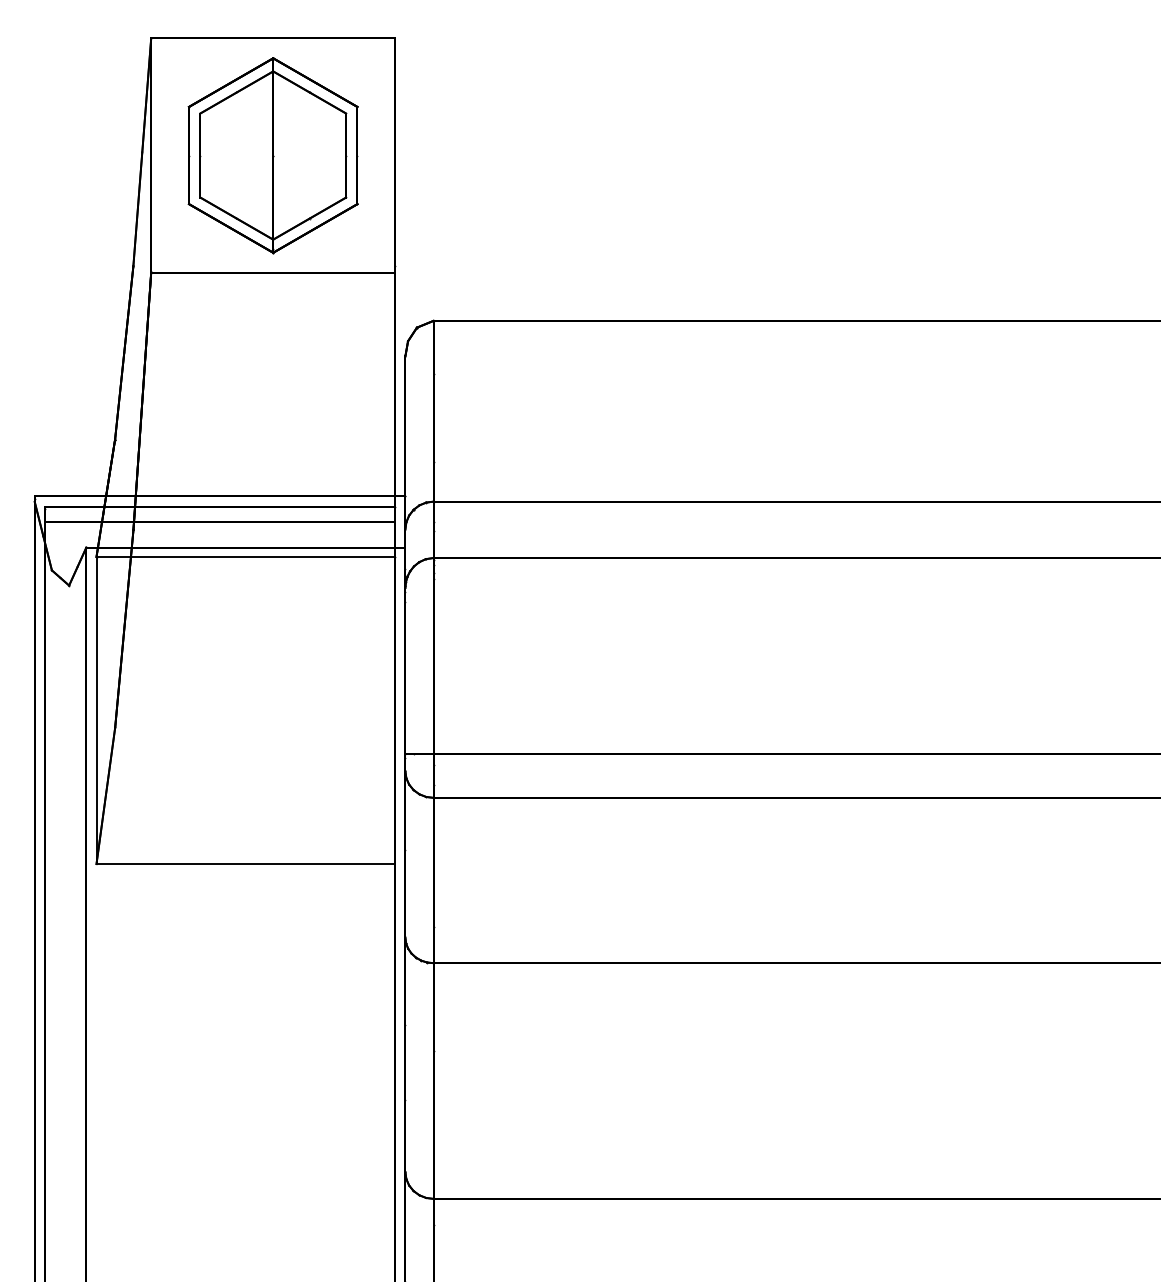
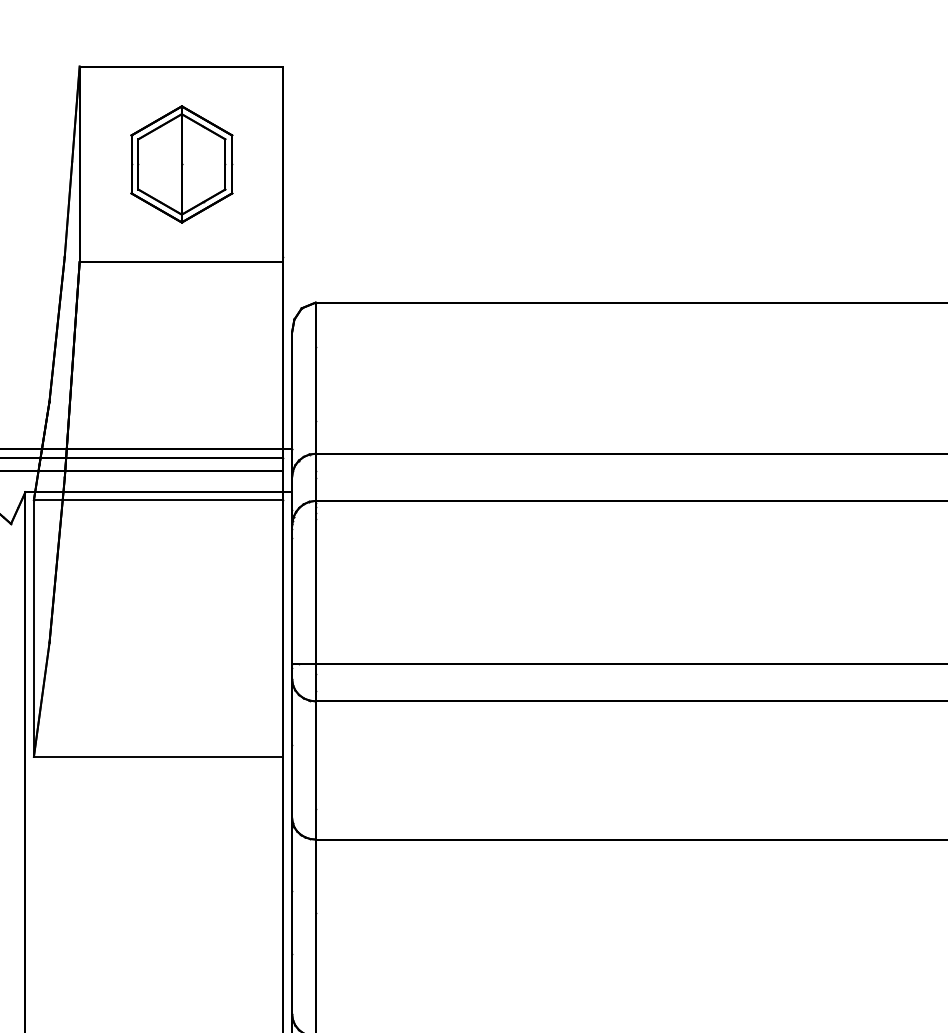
part: (273, 155) -> (181, 164), size x0.71

